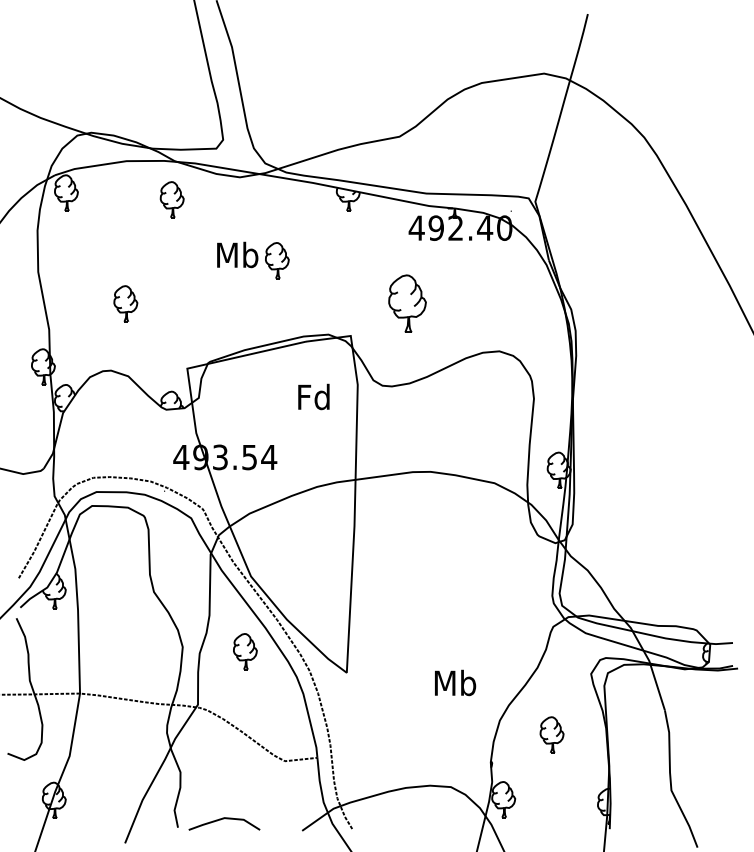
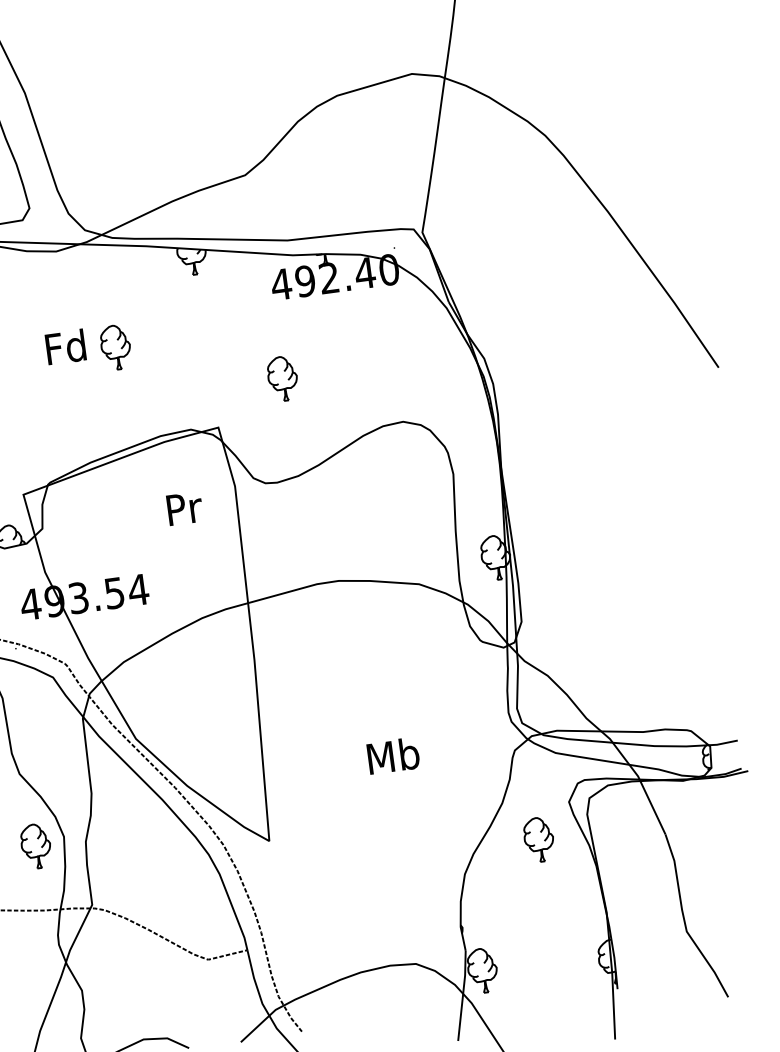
text: (237, 254) -> (66, 346), Mb -> Fd
part: (407, 303) -> (282, 378), size x0.62
text: (313, 396) -> (182, 507), Fd -> Pr
part: (245, 651) -> (36, 846), moved
text: (455, 682) -> (393, 755), moved
part: (551, 734) -> (538, 839), moved

